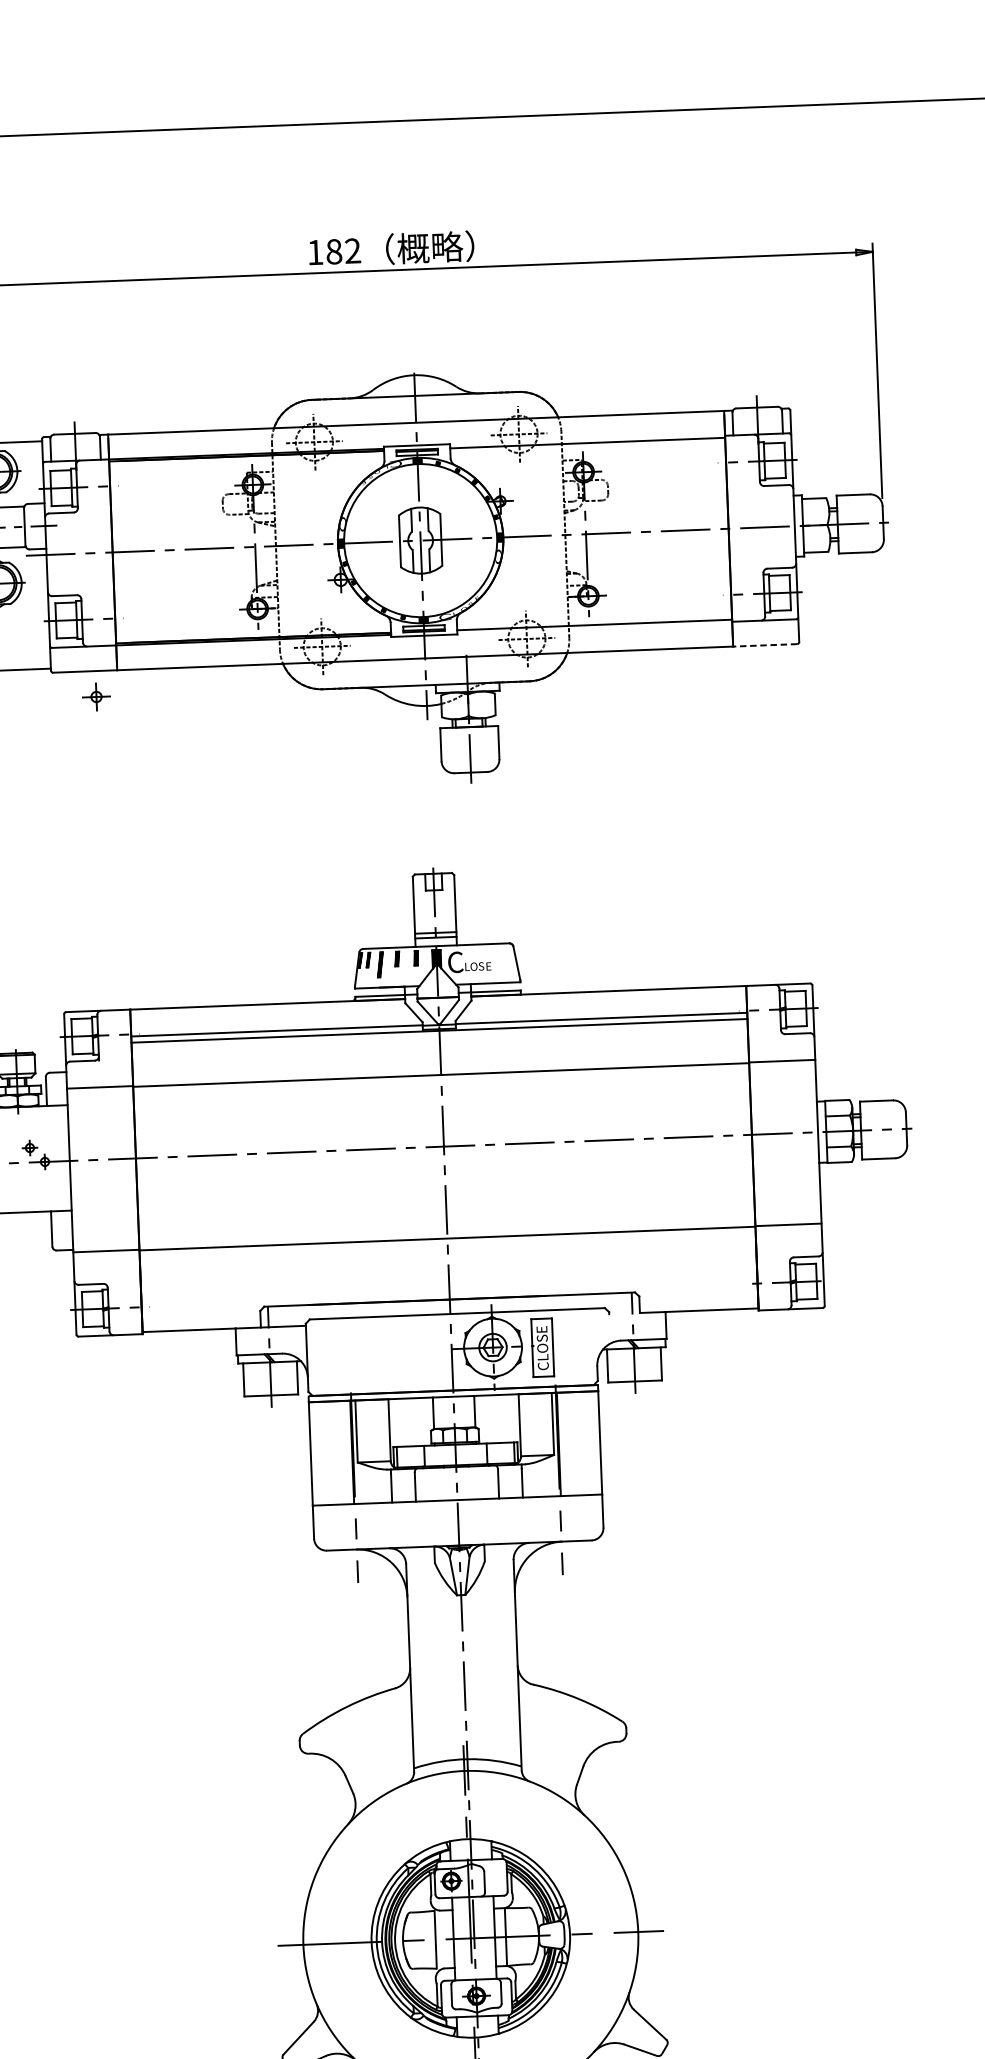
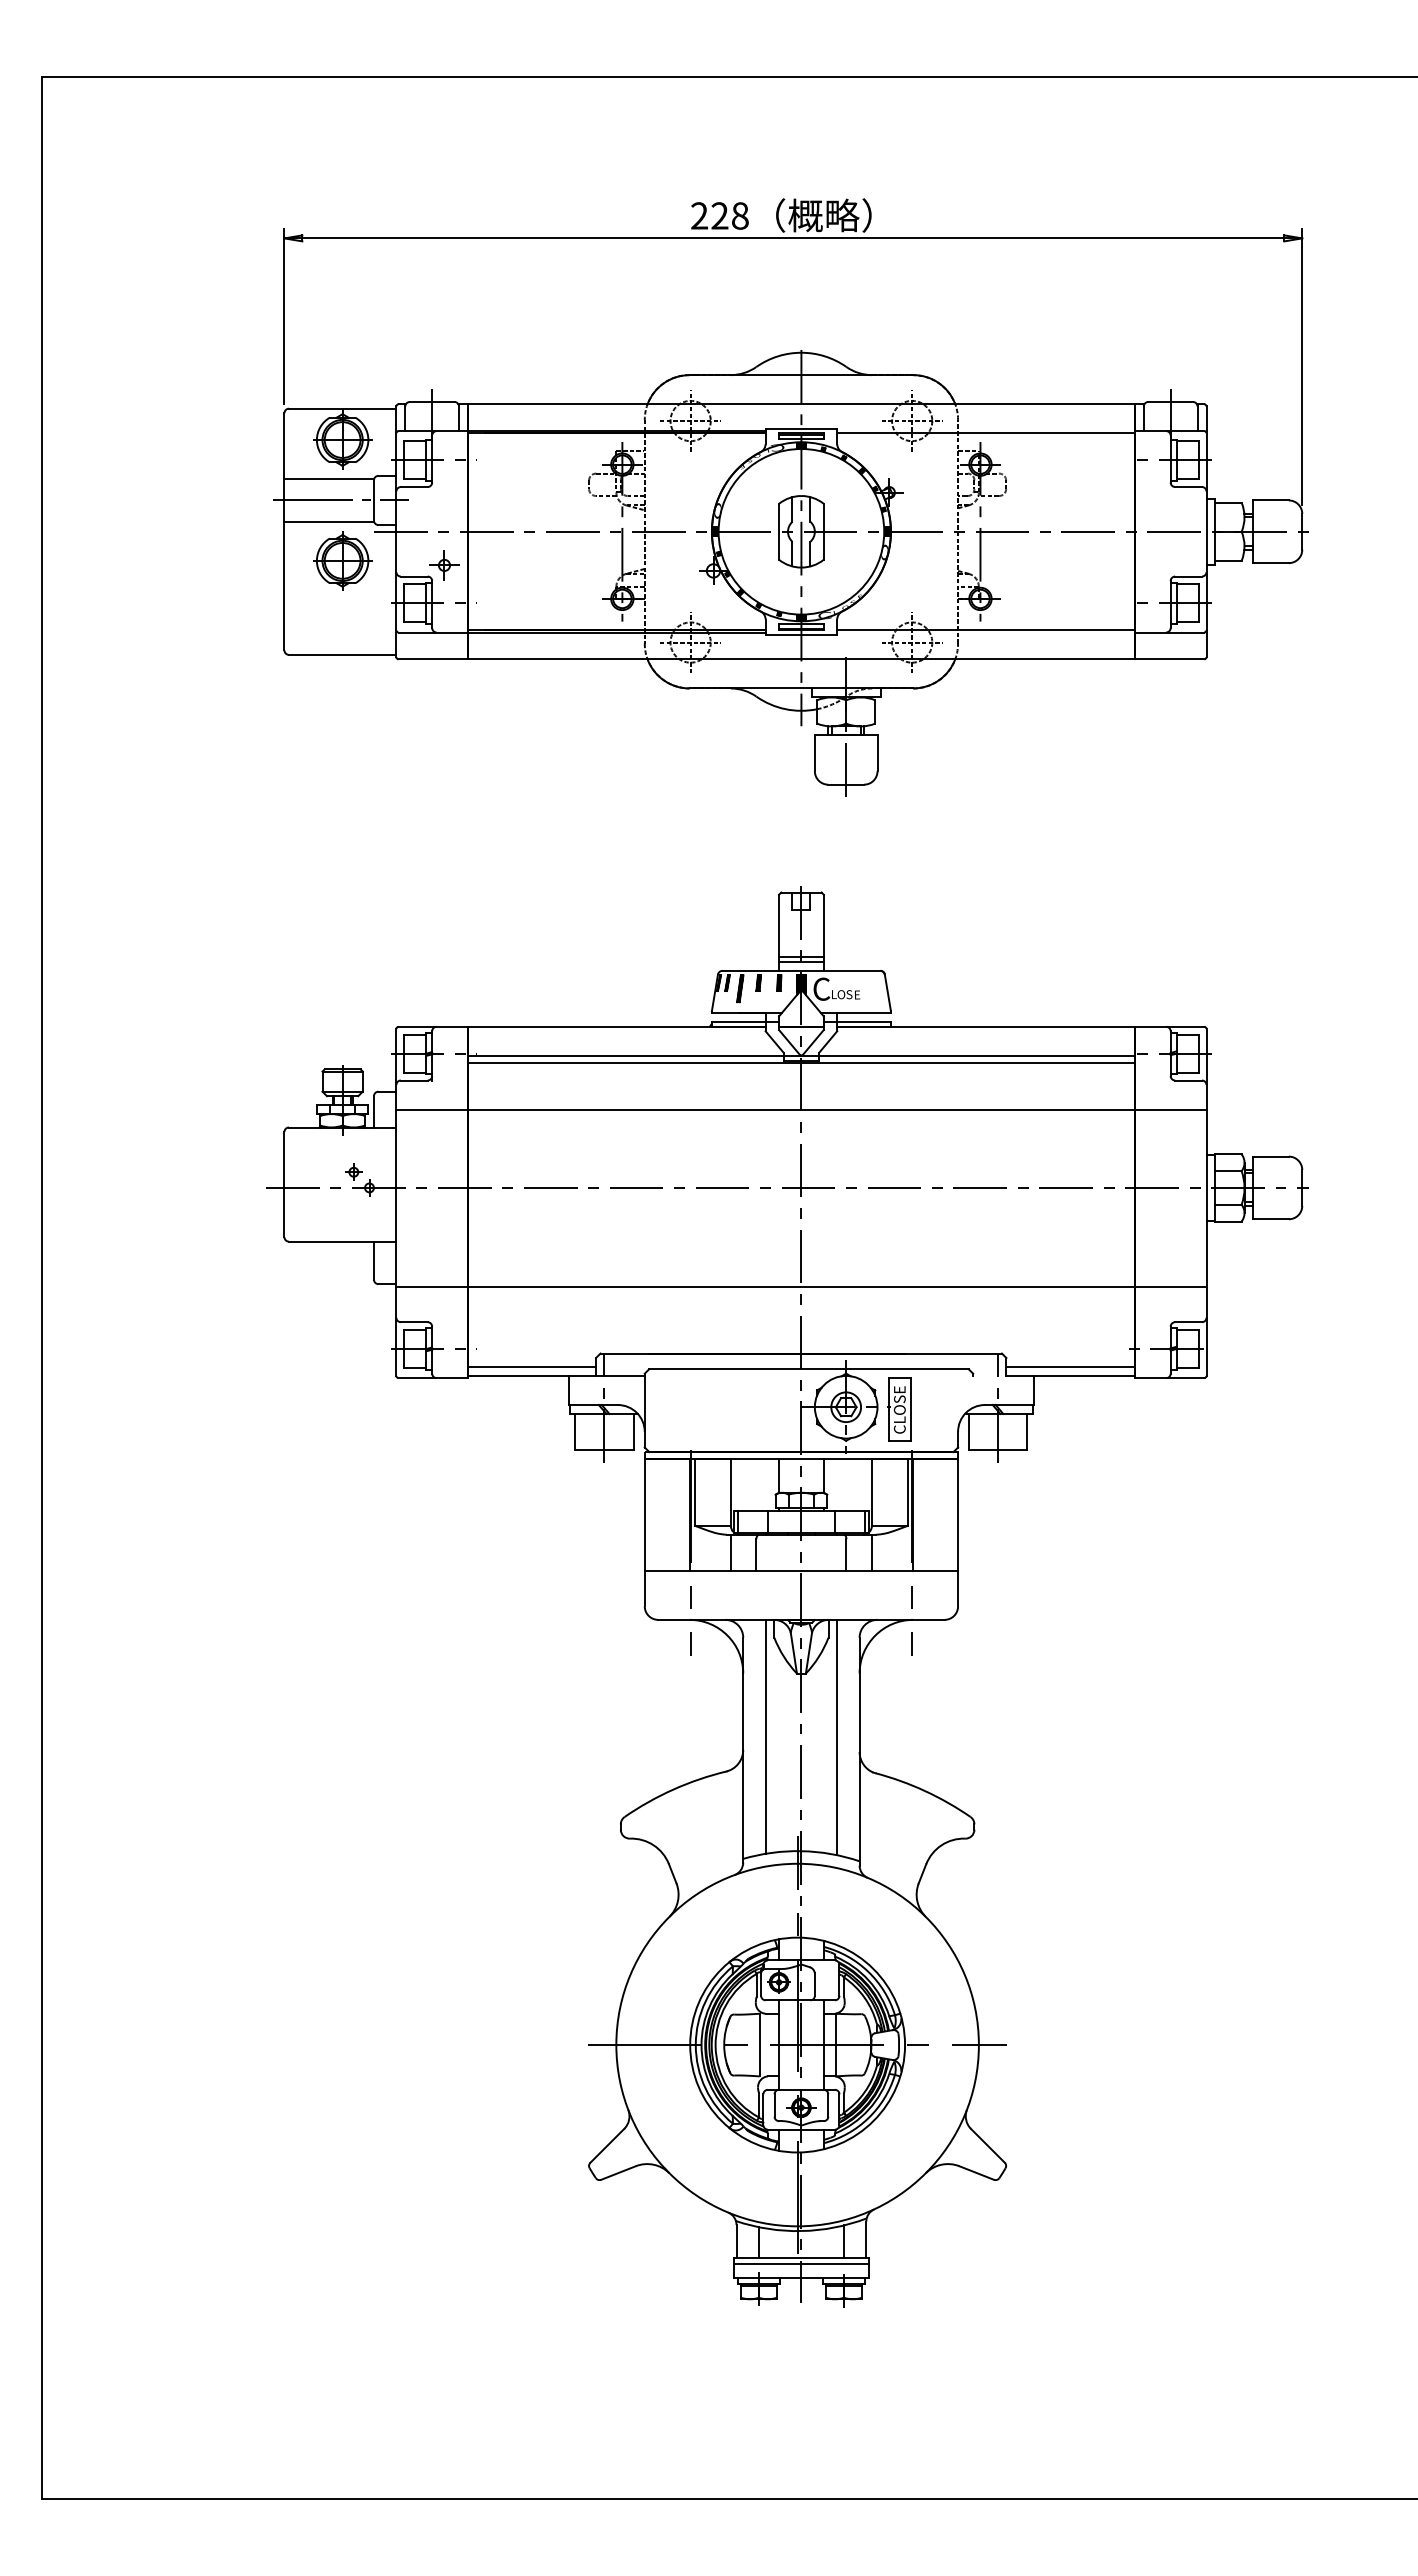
text: (333, 251) -> (719, 215), 182 -> 228
line: (765, 645) -> (1169, 659), dashed -> solid
part: (96, 697) -> (444, 565), moved
line: (698, 1302) -> (1070, 1366), added
line: (200, 1321) -> (531, 1366), added
line: (496, 1652) -> (837, 1737), added
line: (430, 1654) -> (765, 1736), added

